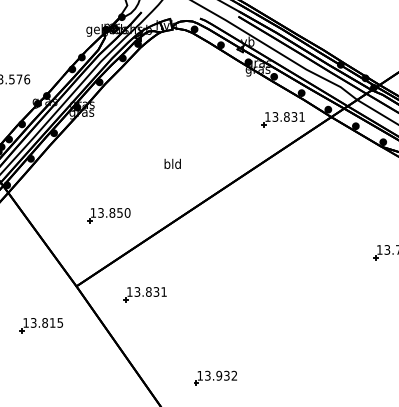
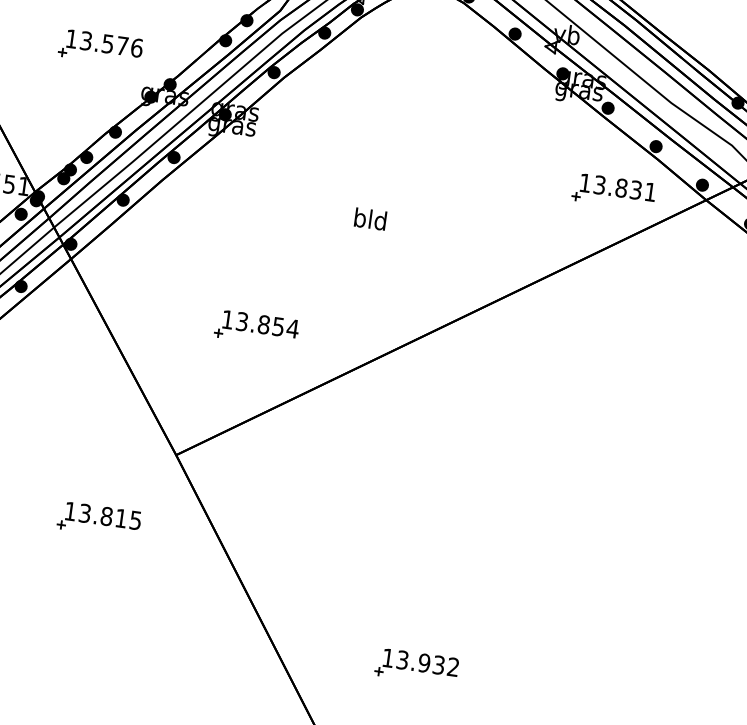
text: (172, 163) -> (370, 218), moved
text: (127, 212) -> (292, 327), 13.850 -> 13.854
part: (144, 294) -> (303, 488), removed

